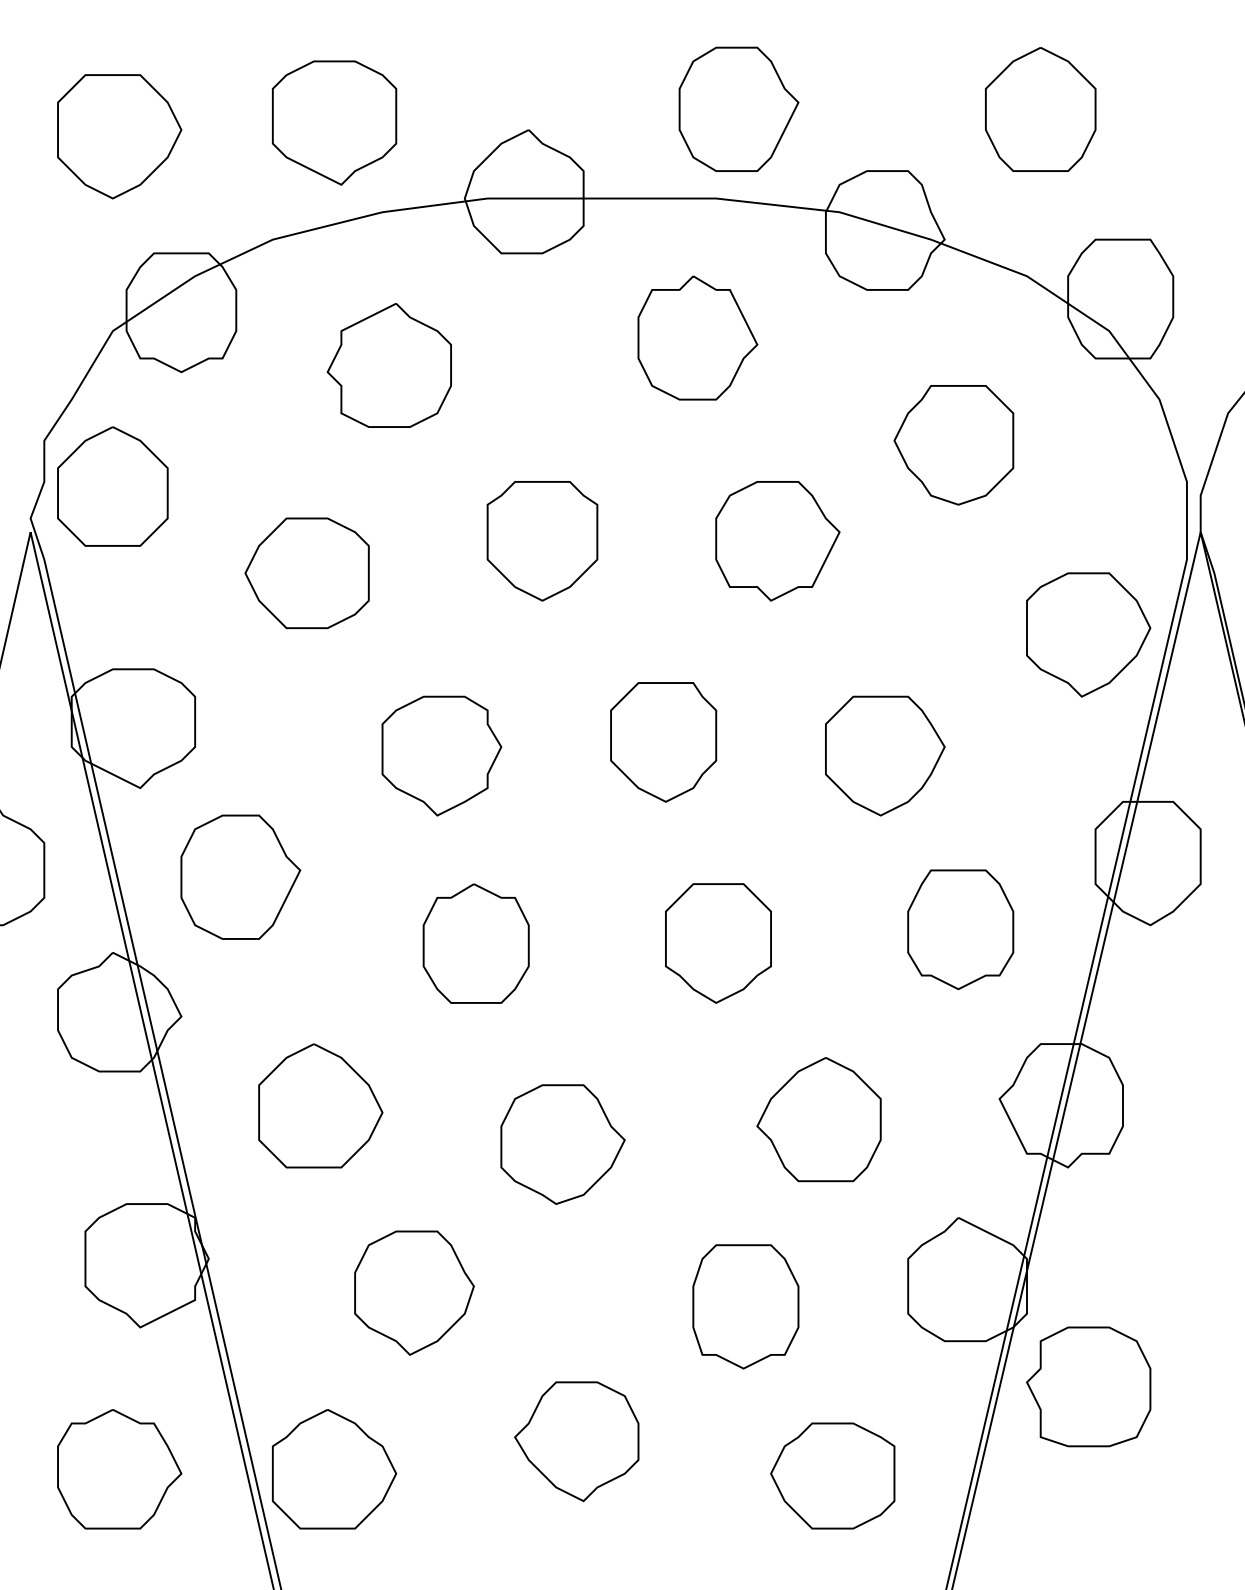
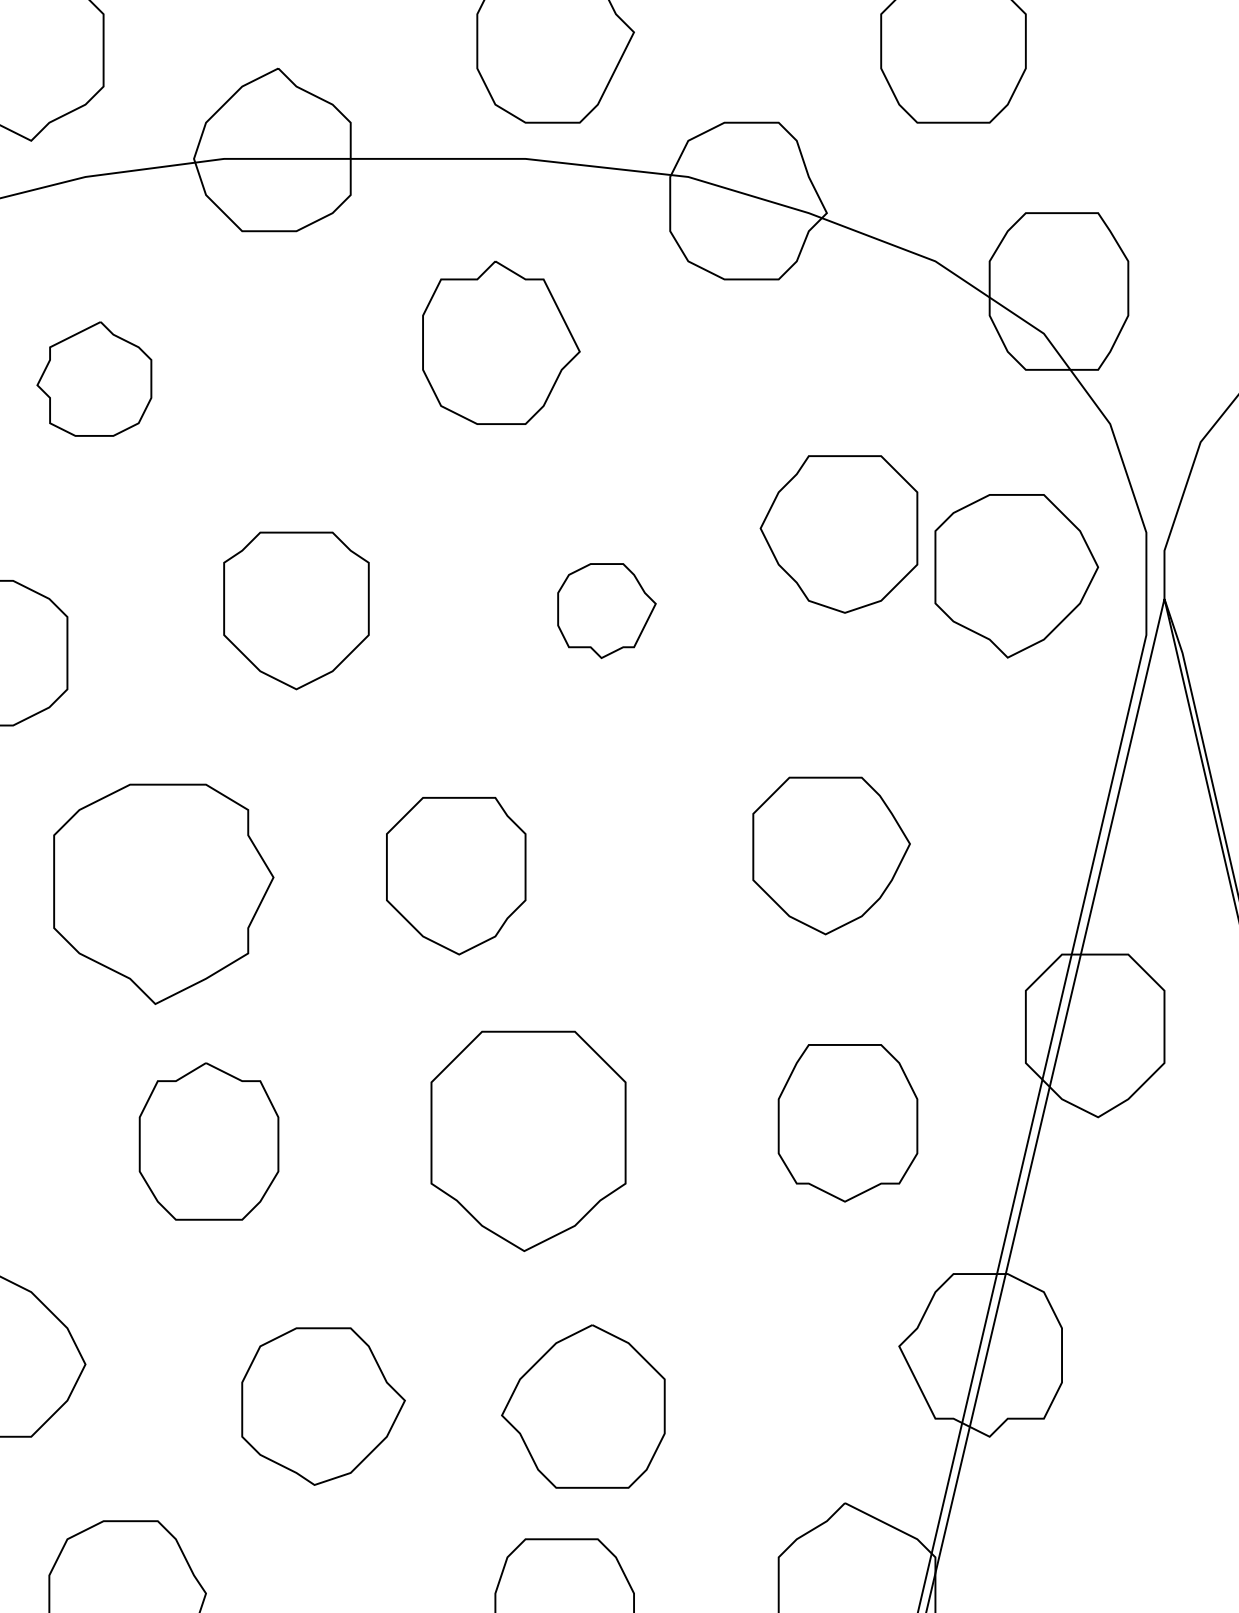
part: (388, 365) -> (93, 379), size x0.7
part: (953, 445) -> (838, 534), moved
part: (777, 541) -> (606, 611), size x0.6
part: (1088, 634) -> (1016, 575), moved
part: (441, 755) -> (163, 893), size x1.4
part: (885, 755) -> (831, 855), moved
part: (718, 943) -> (528, 1141), size x1.4
part: (818, 1119) -> (582, 1406), moved

